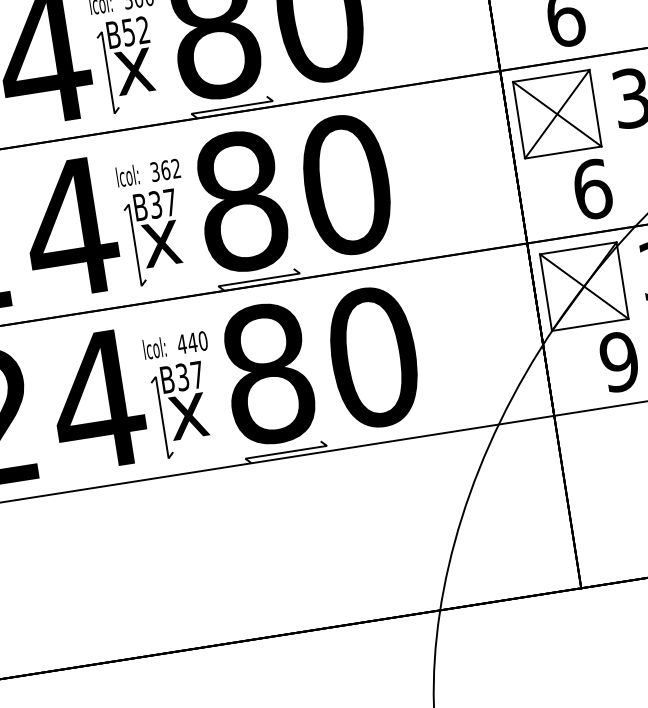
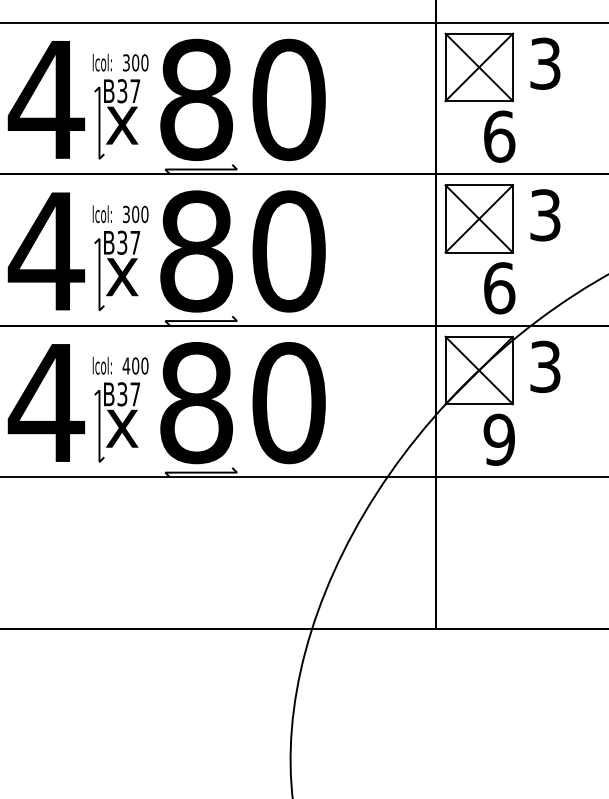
text: (136, 30) -> (129, 90), B52 -> B37
text: (171, 169) -> (140, 214), 362 -> 300
text: (192, 342) -> (135, 365), 440 -> 400

